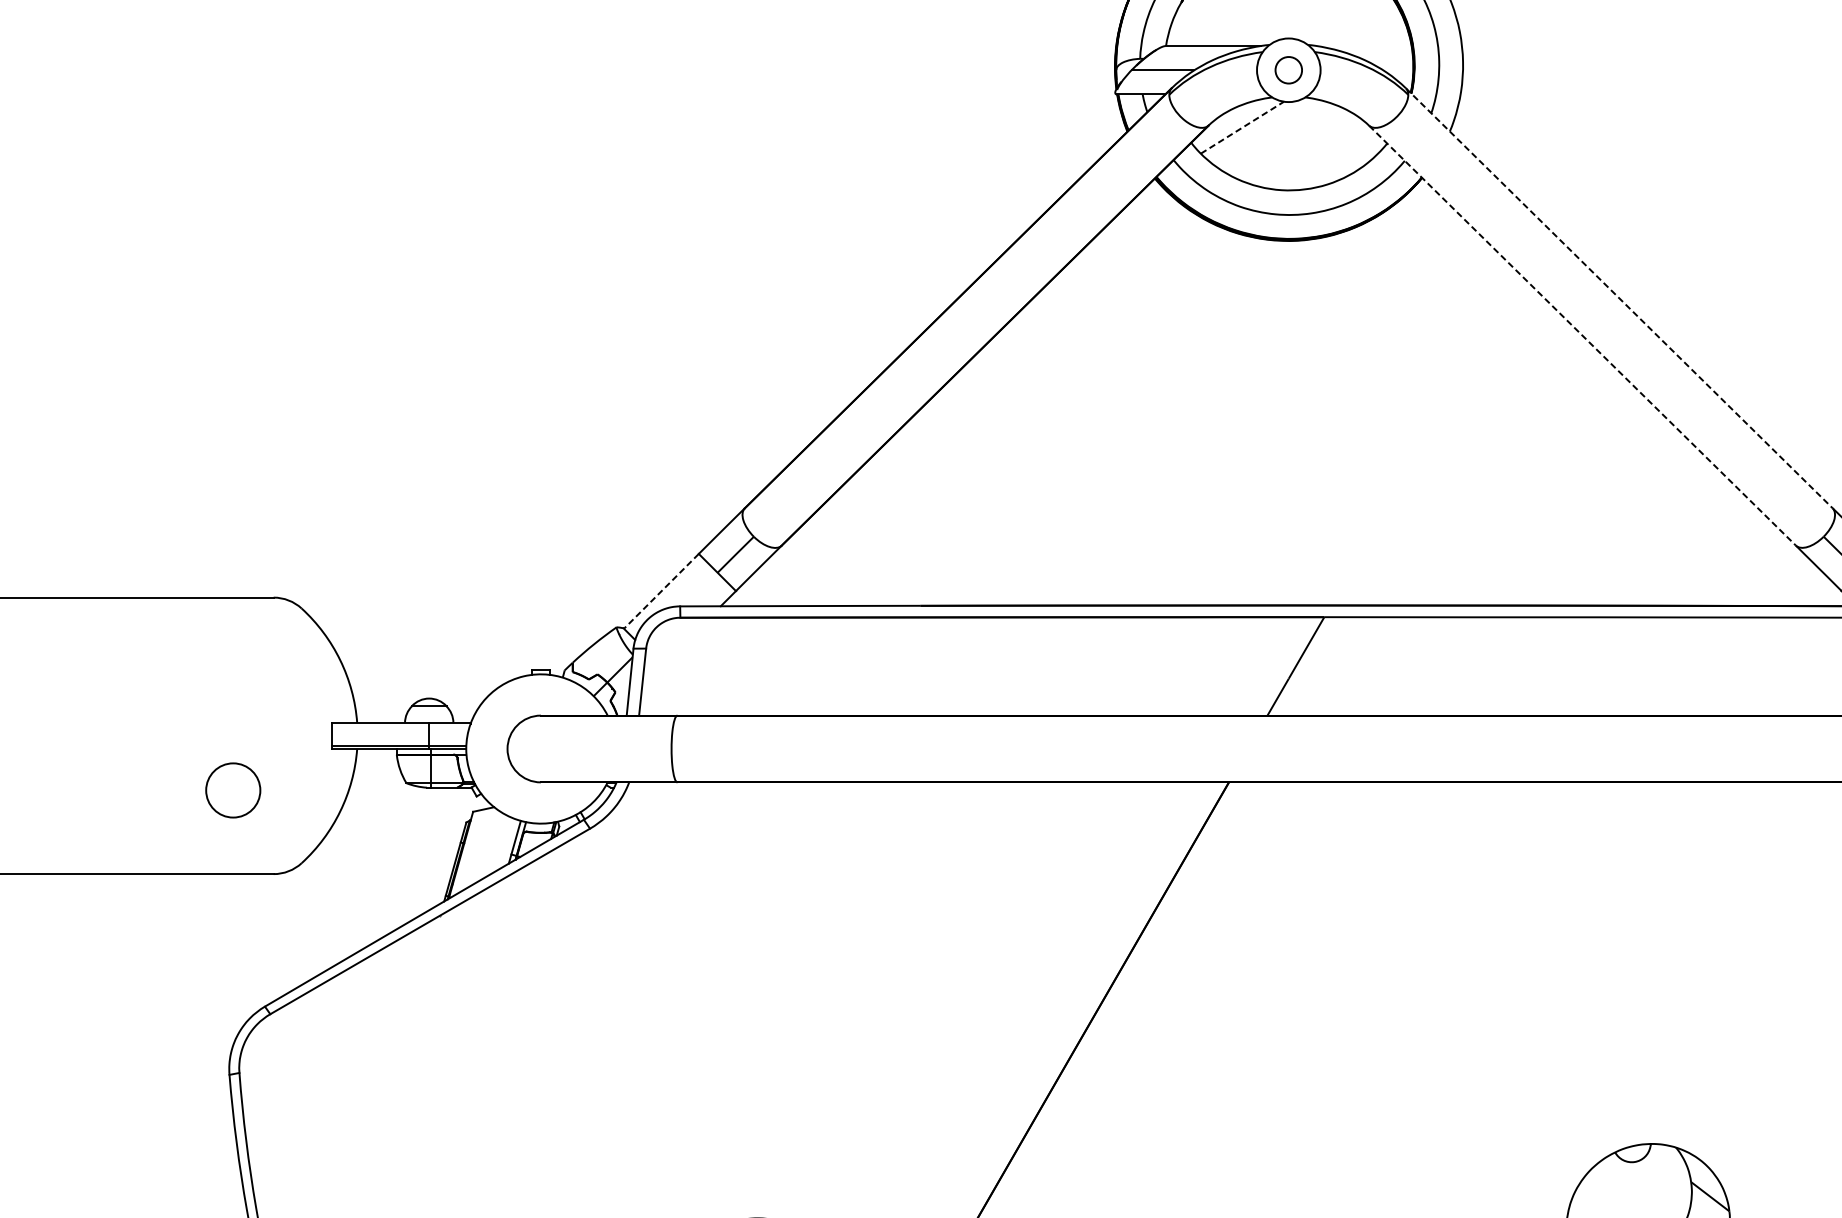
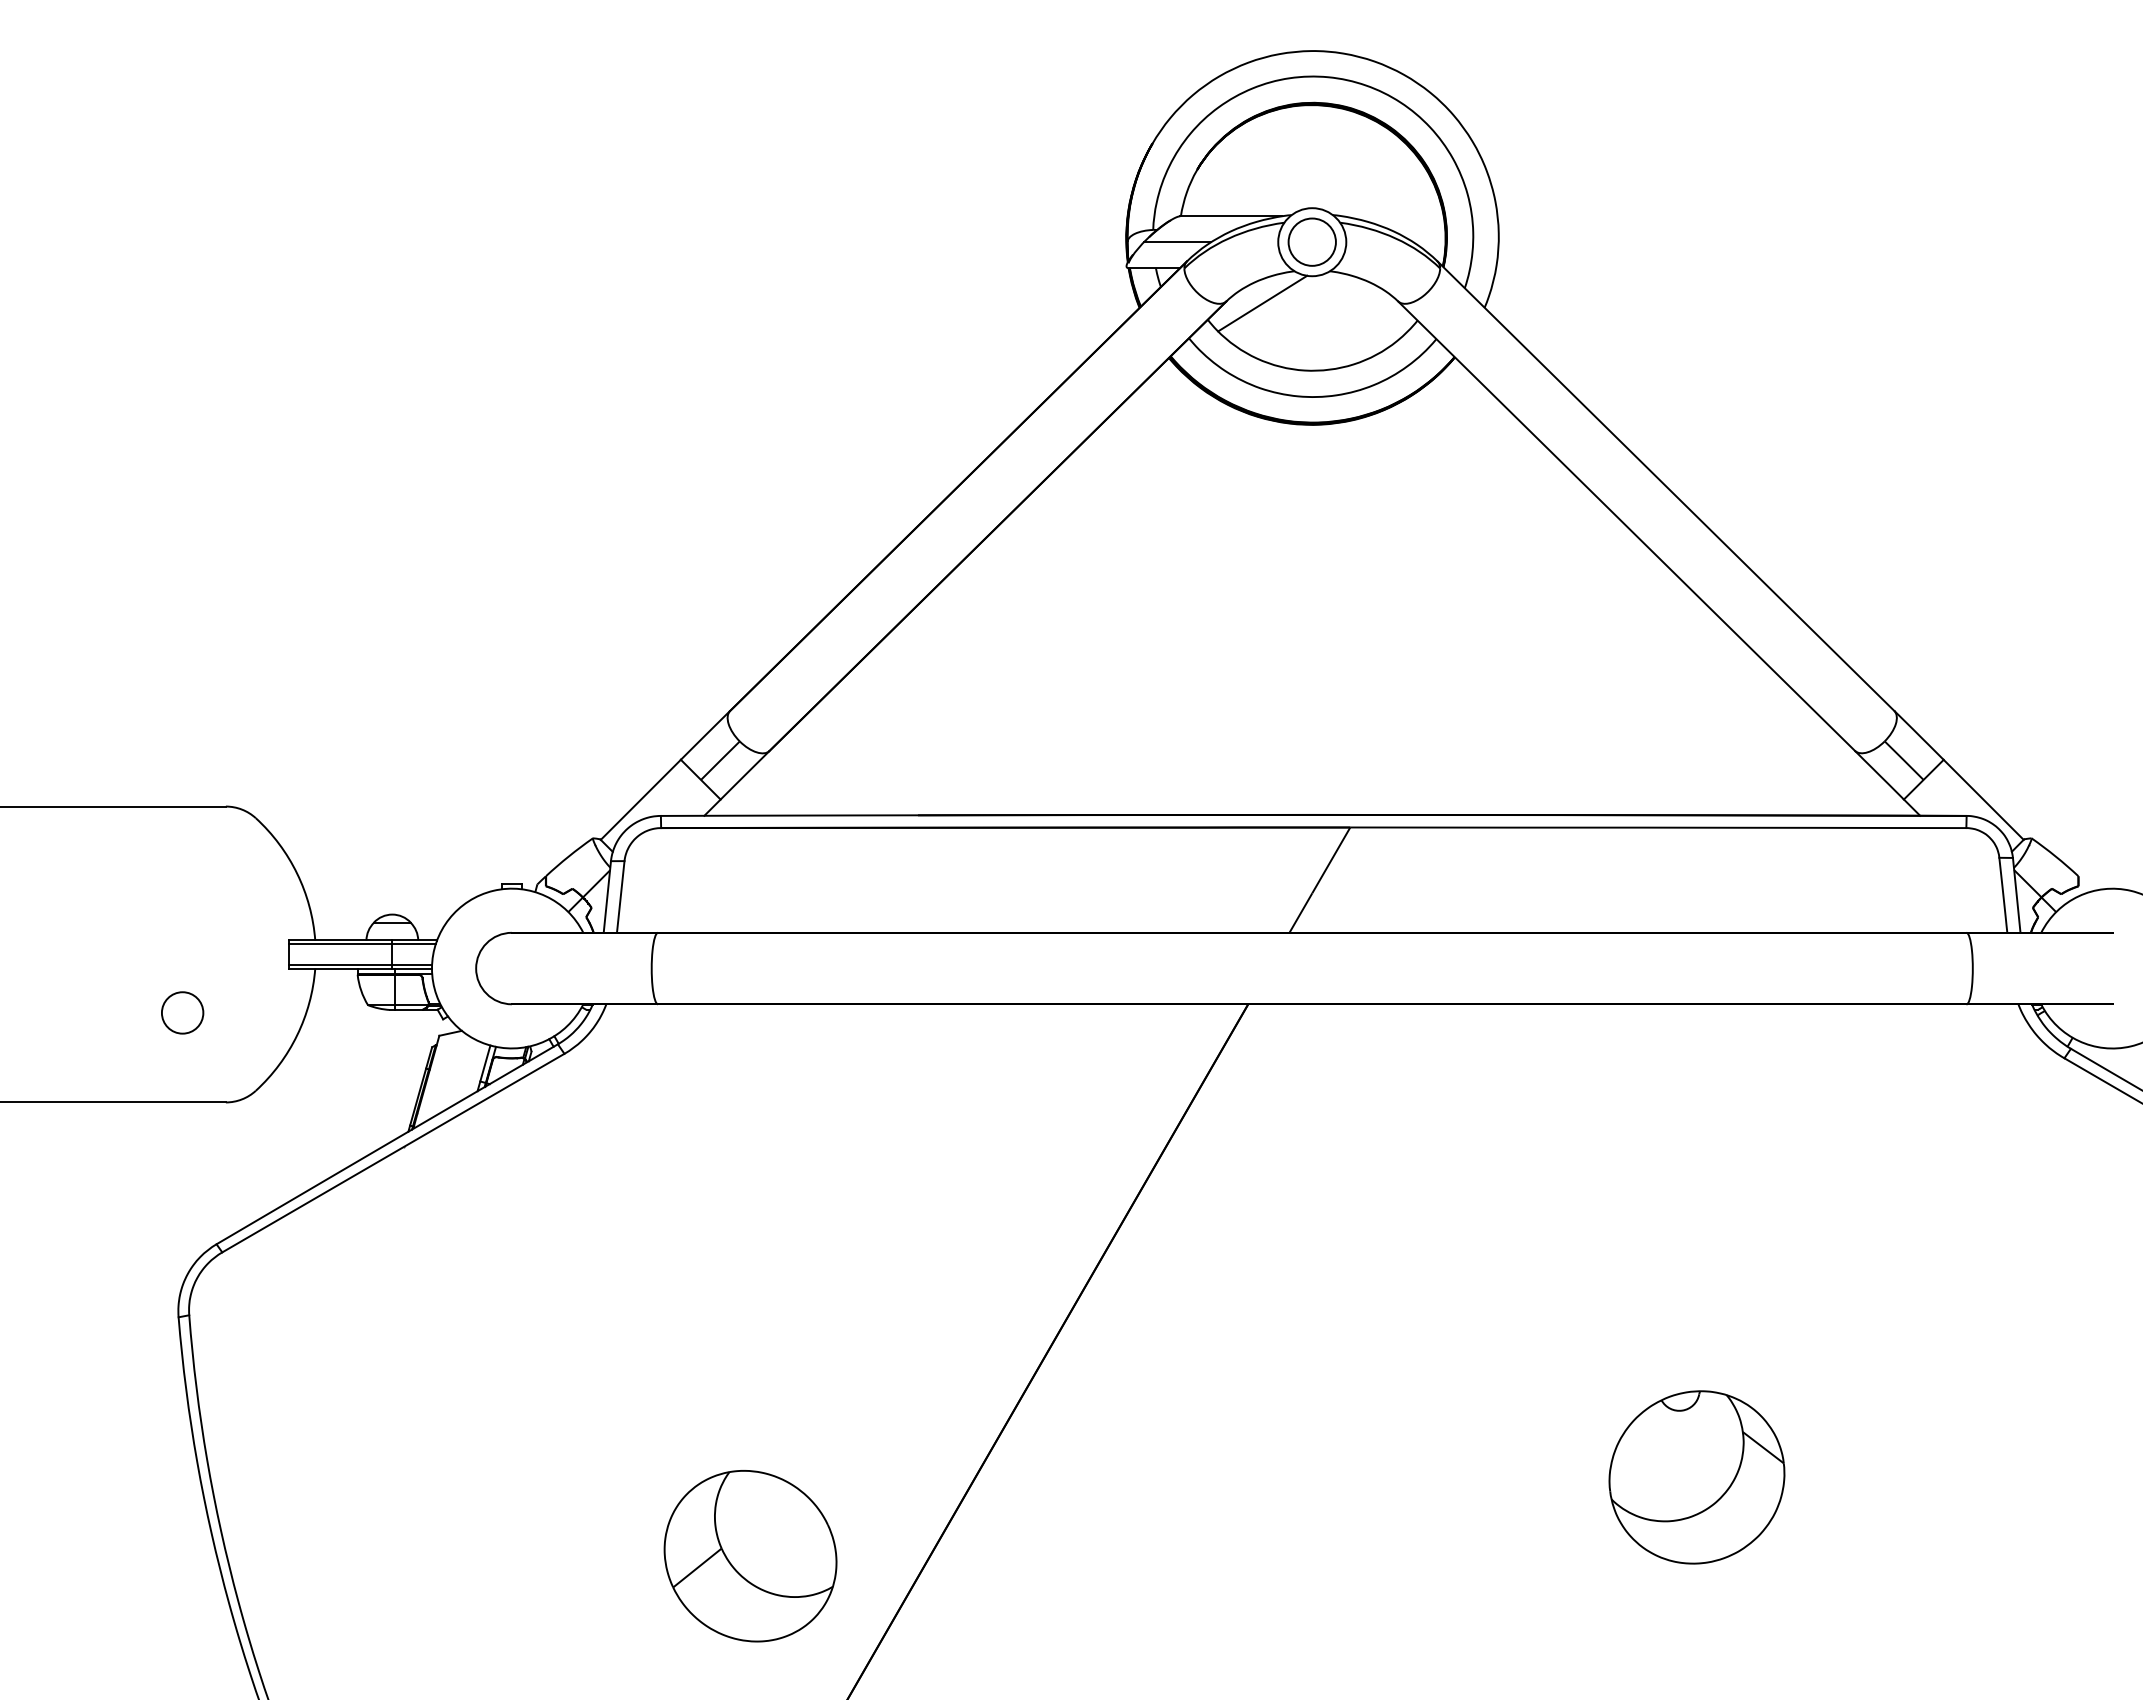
circle: (1288, 69) -> (1311, 241), size x1.67
line: (1242, 127) -> (1262, 303), dashed -> solid
line: (1619, 298) -> (1666, 486), dashed -> solid
line: (1582, 335) -> (1626, 526), dashed -> solid
line: (661, 591) -> (640, 799), dashed -> solid
line: (400, 726) -> (361, 944), added
circle: (233, 790) -> (182, 1012), size x0.71

